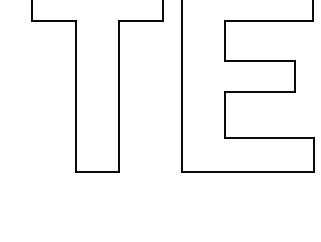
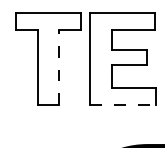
line: (119, 96) -> (59, 67), solid -> dashed
line: (248, 172) -> (123, 105), solid -> dashed

